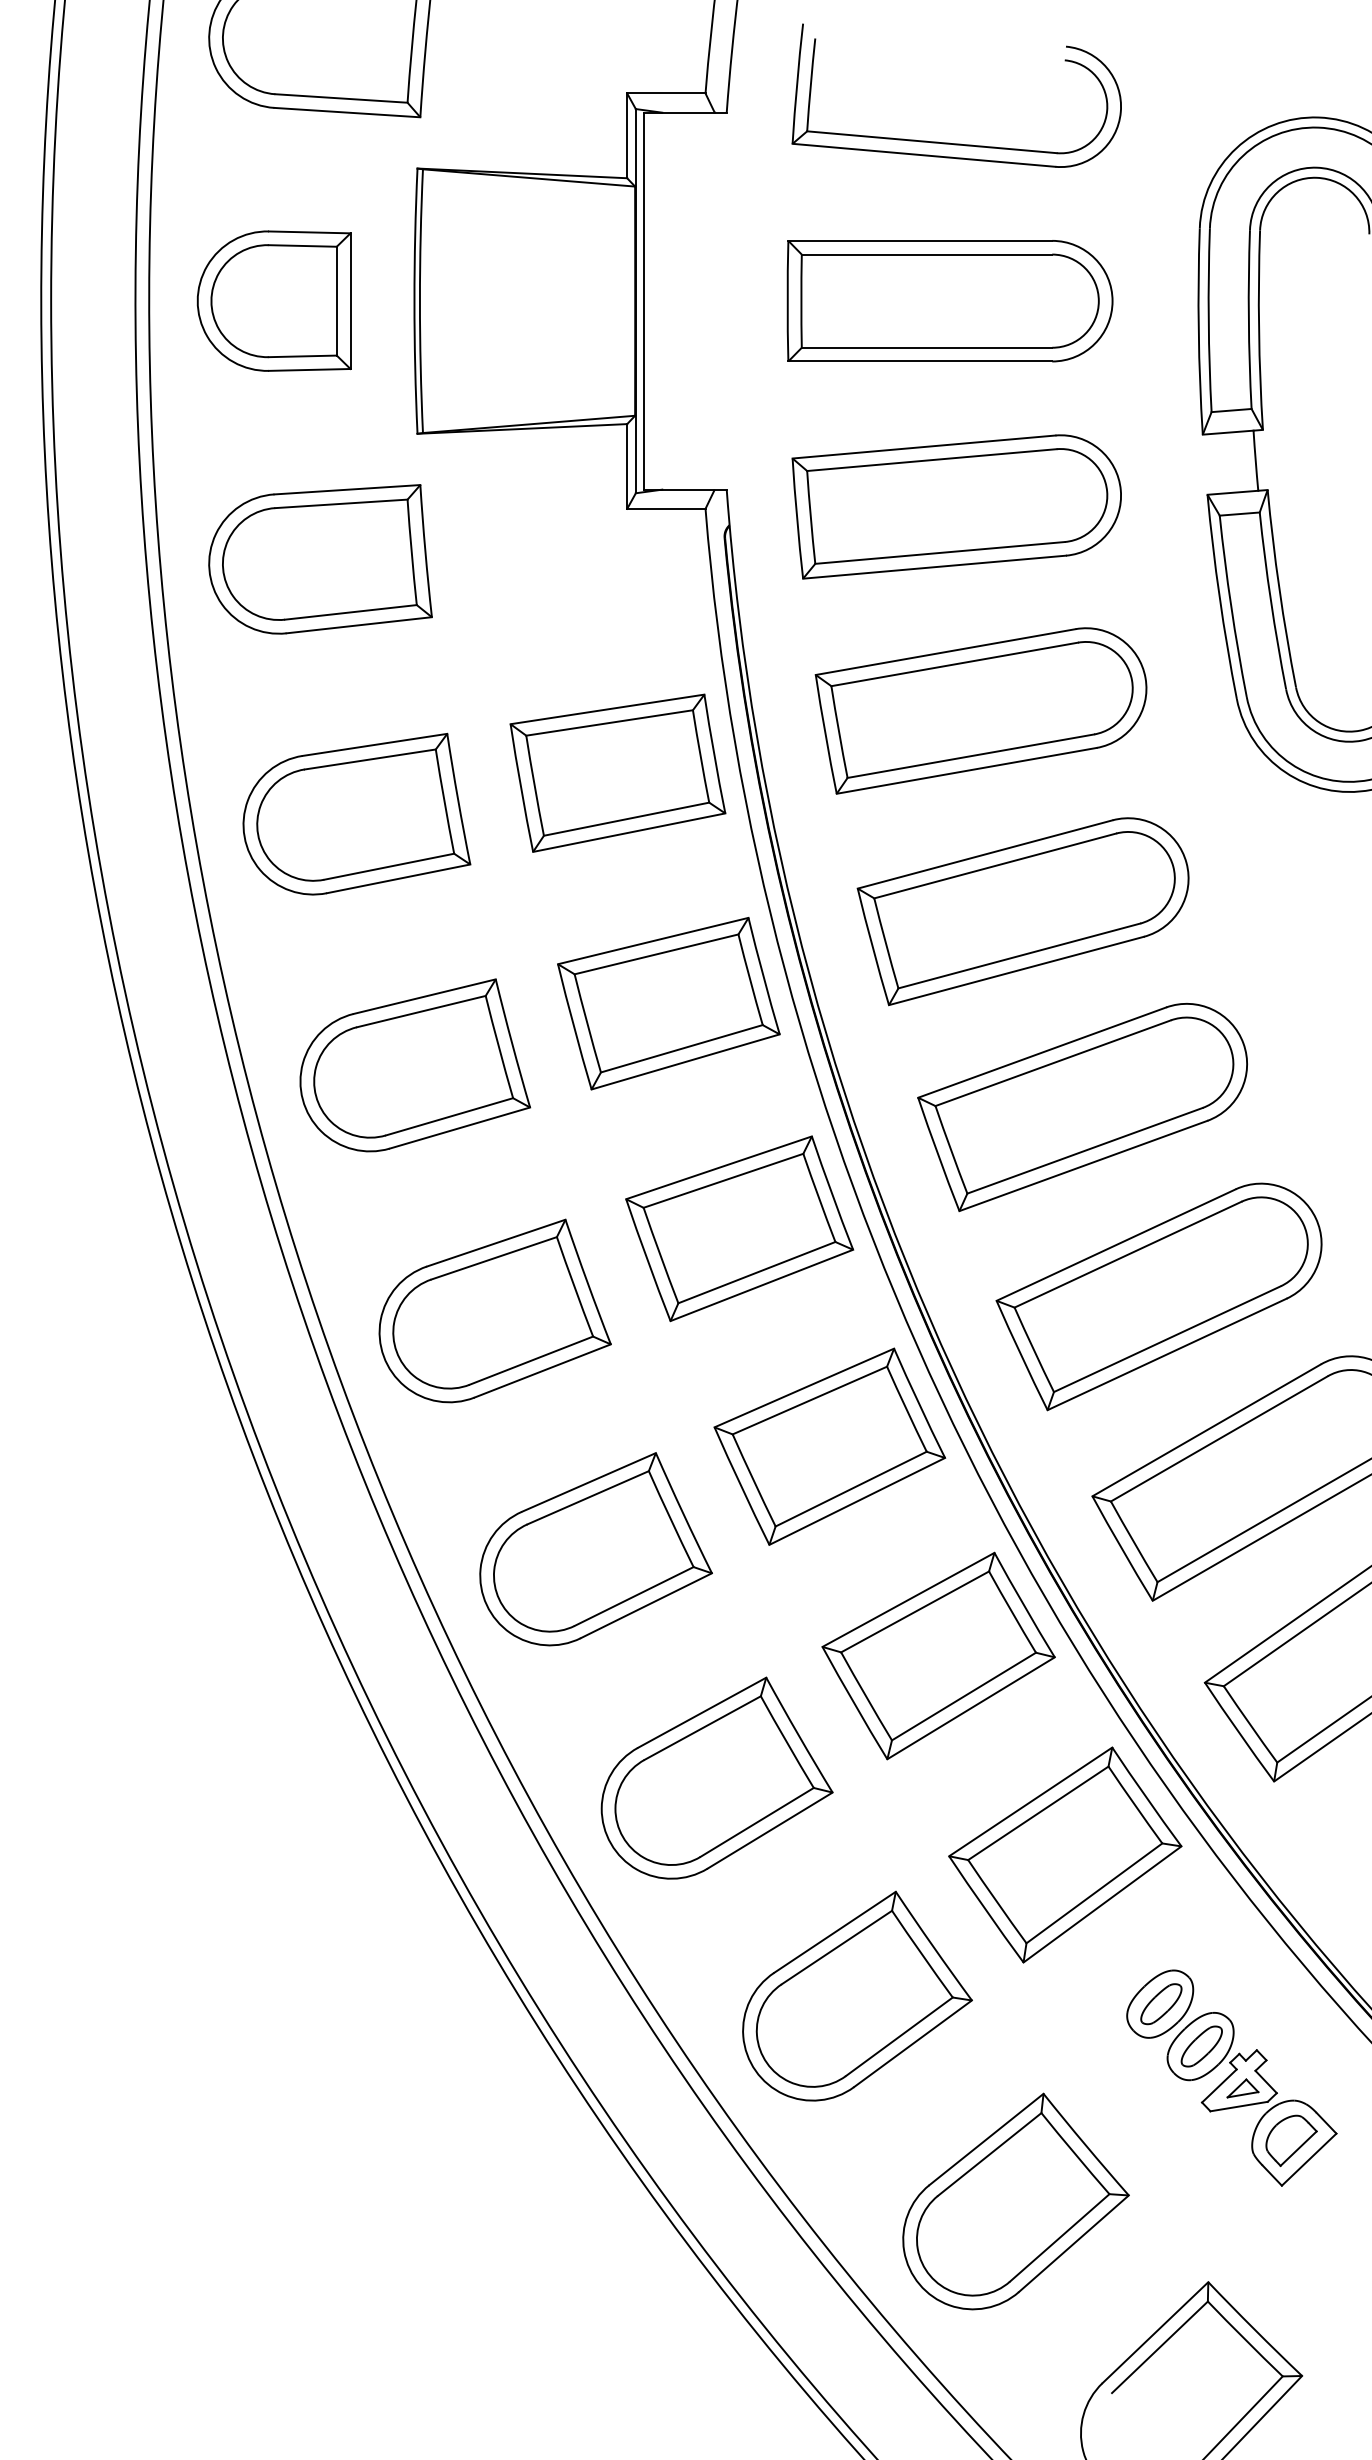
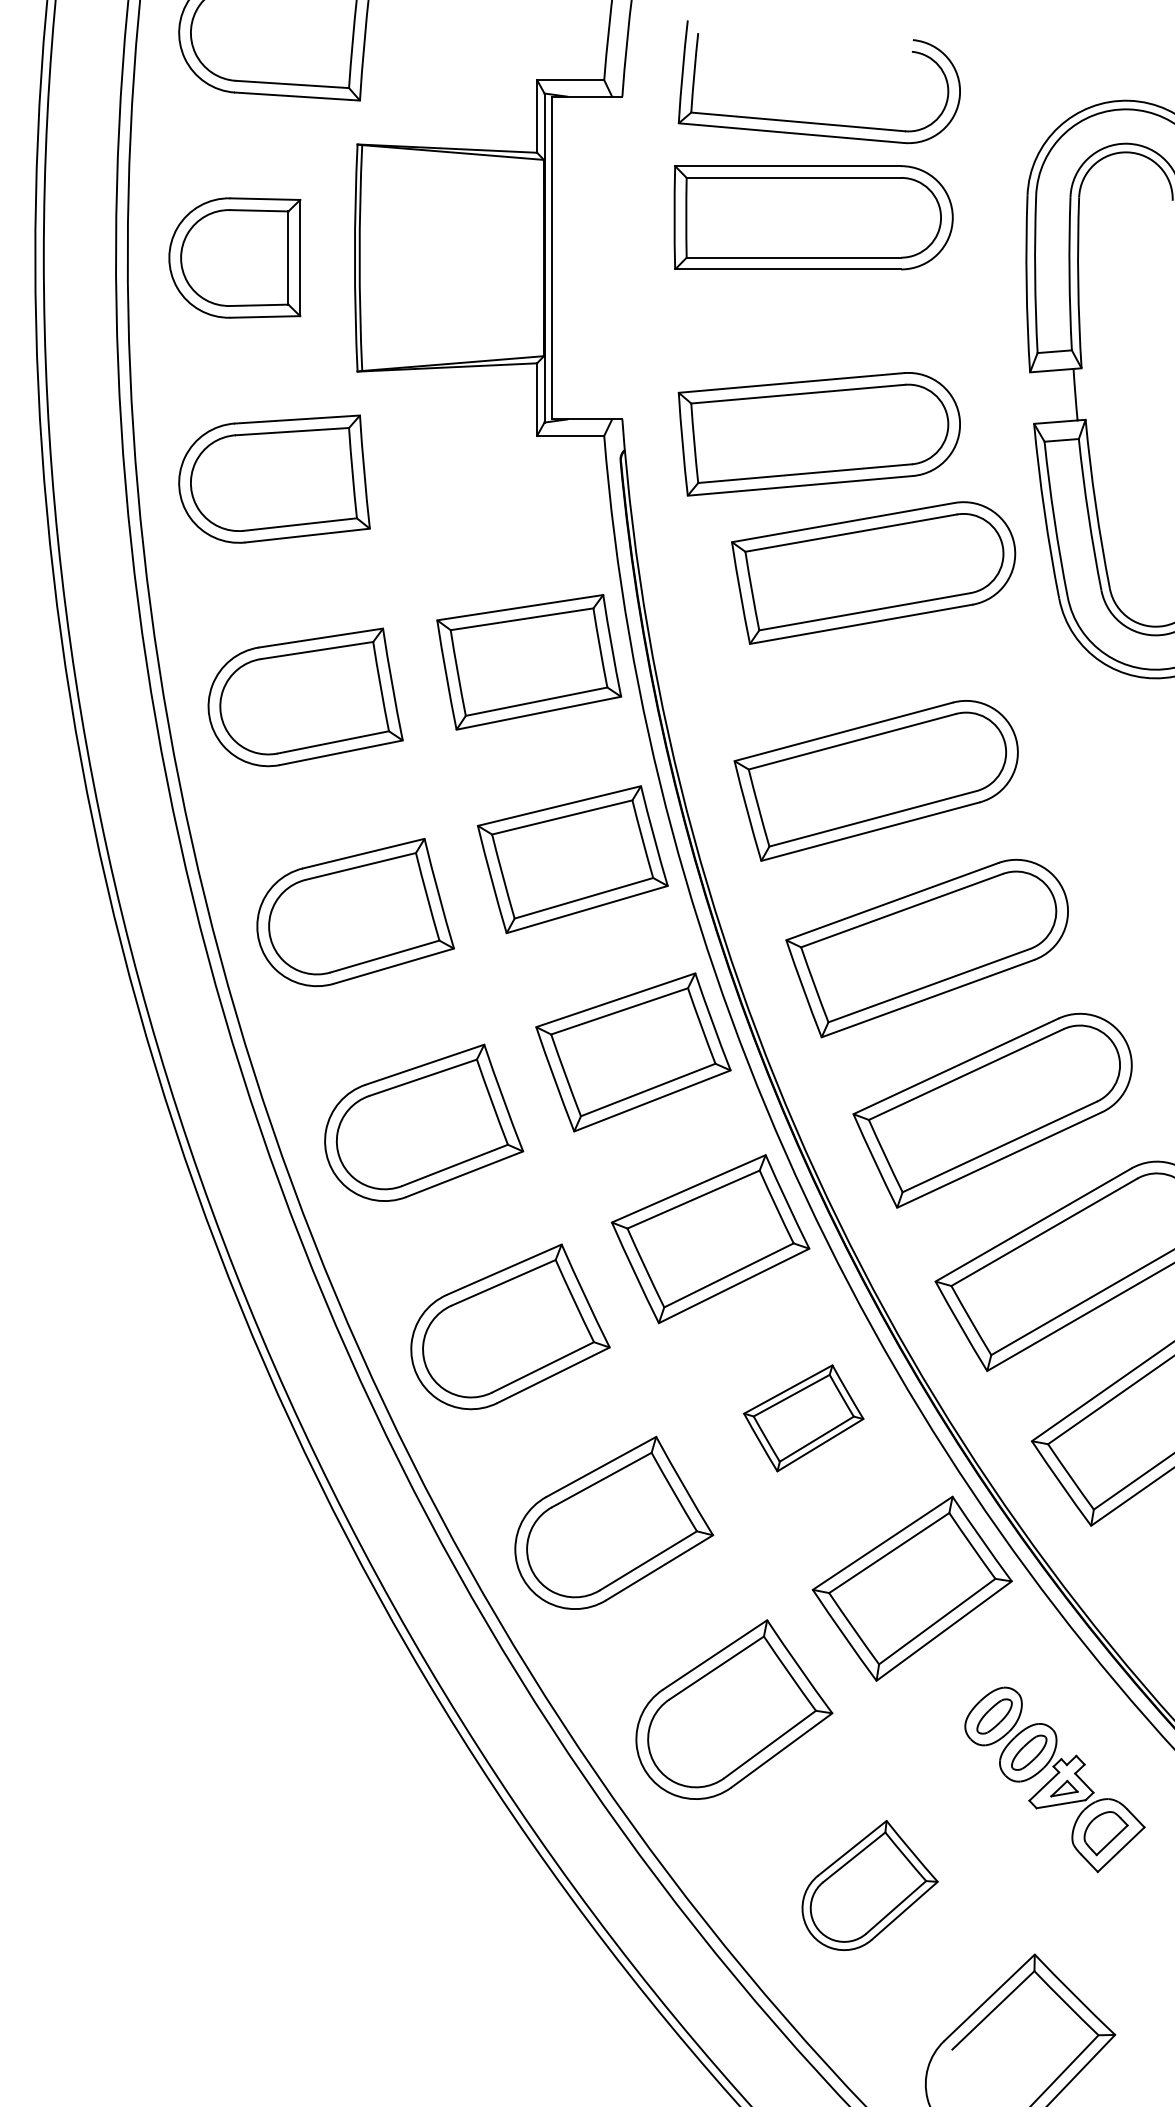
part: (949, 301) -> (813, 218), moved
part: (980, 710) -> (873, 572), moved
part: (938, 1655) -> (803, 1417), size x0.6
part: (1015, 2201) -> (869, 1885), size x0.7

